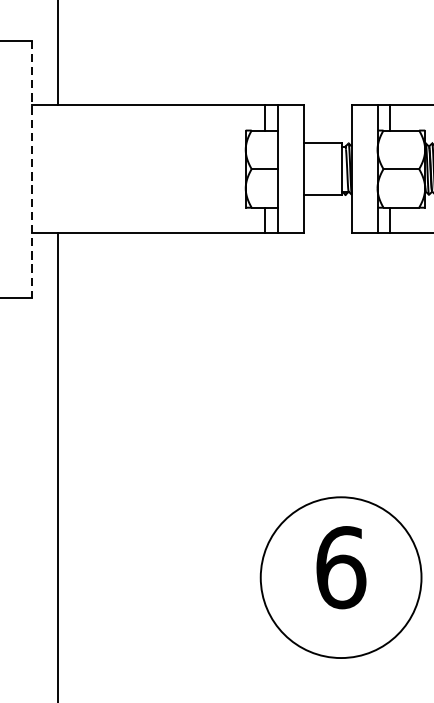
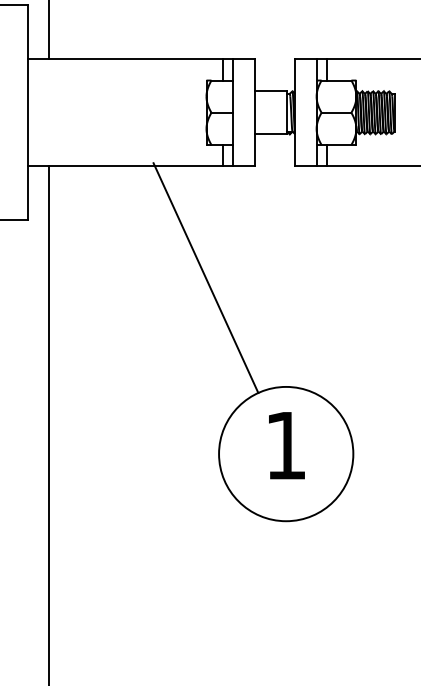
line: (31, 169) -> (27, 113), dashed -> solid
line: (244, 366) -> (205, 277), added
text: (341, 567) -> (286, 445), 6 -> 1

